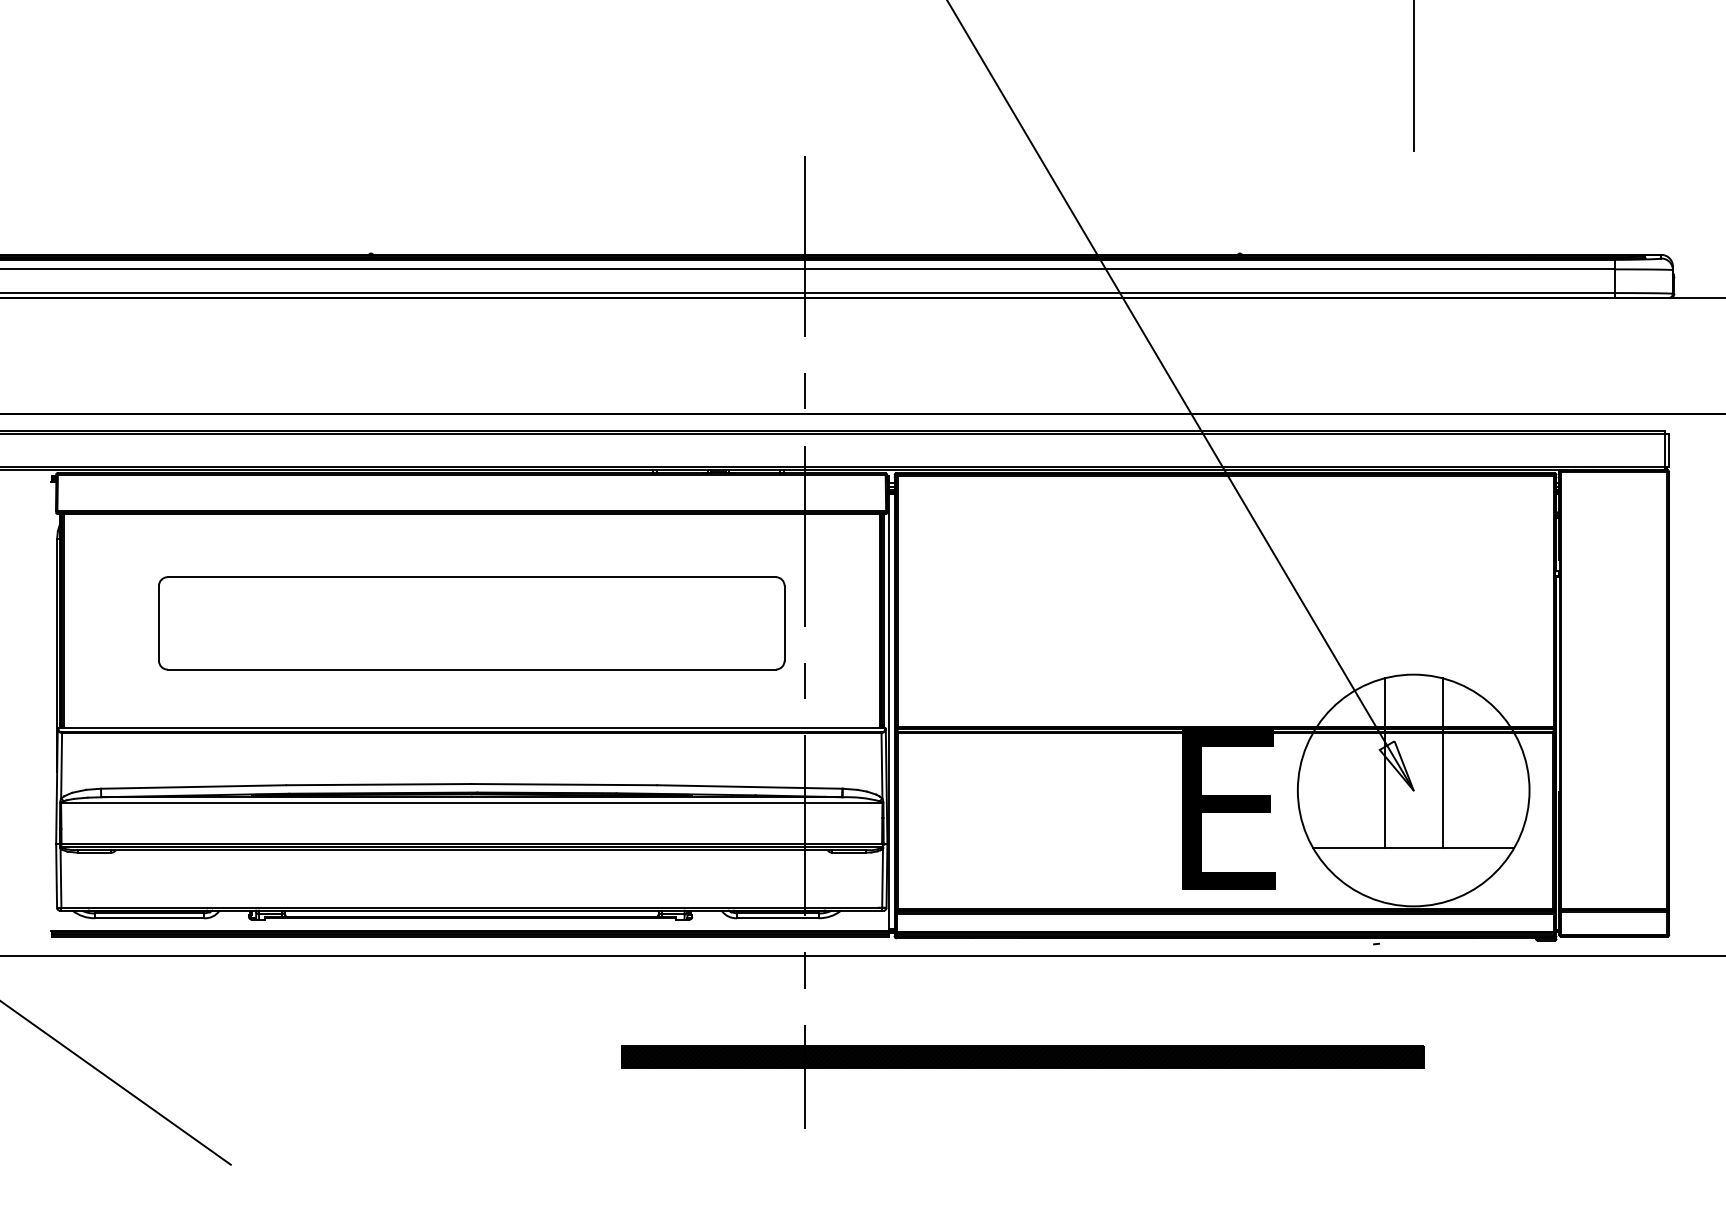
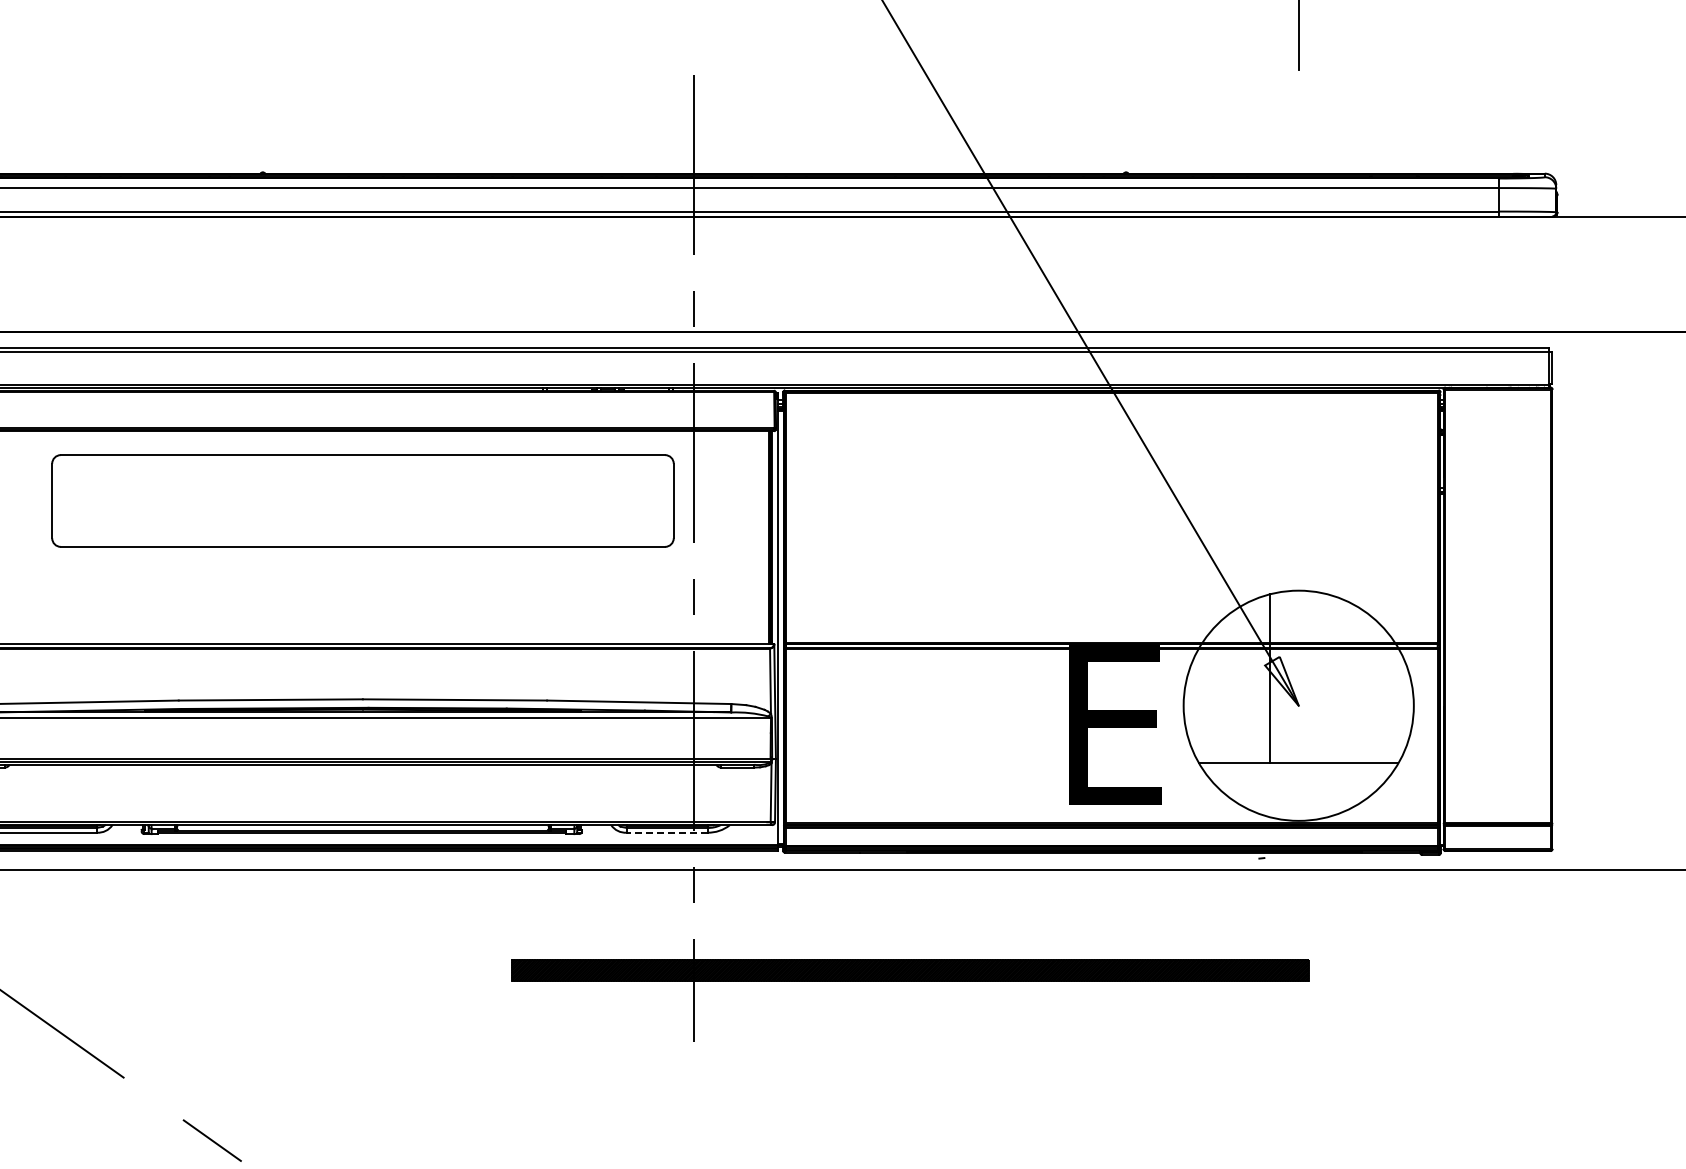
part: (471, 623) -> (362, 501), moved
line: (1442, 763) -> (1327, 678), removed
line: (777, 918) -> (666, 832), solid -> dashed

